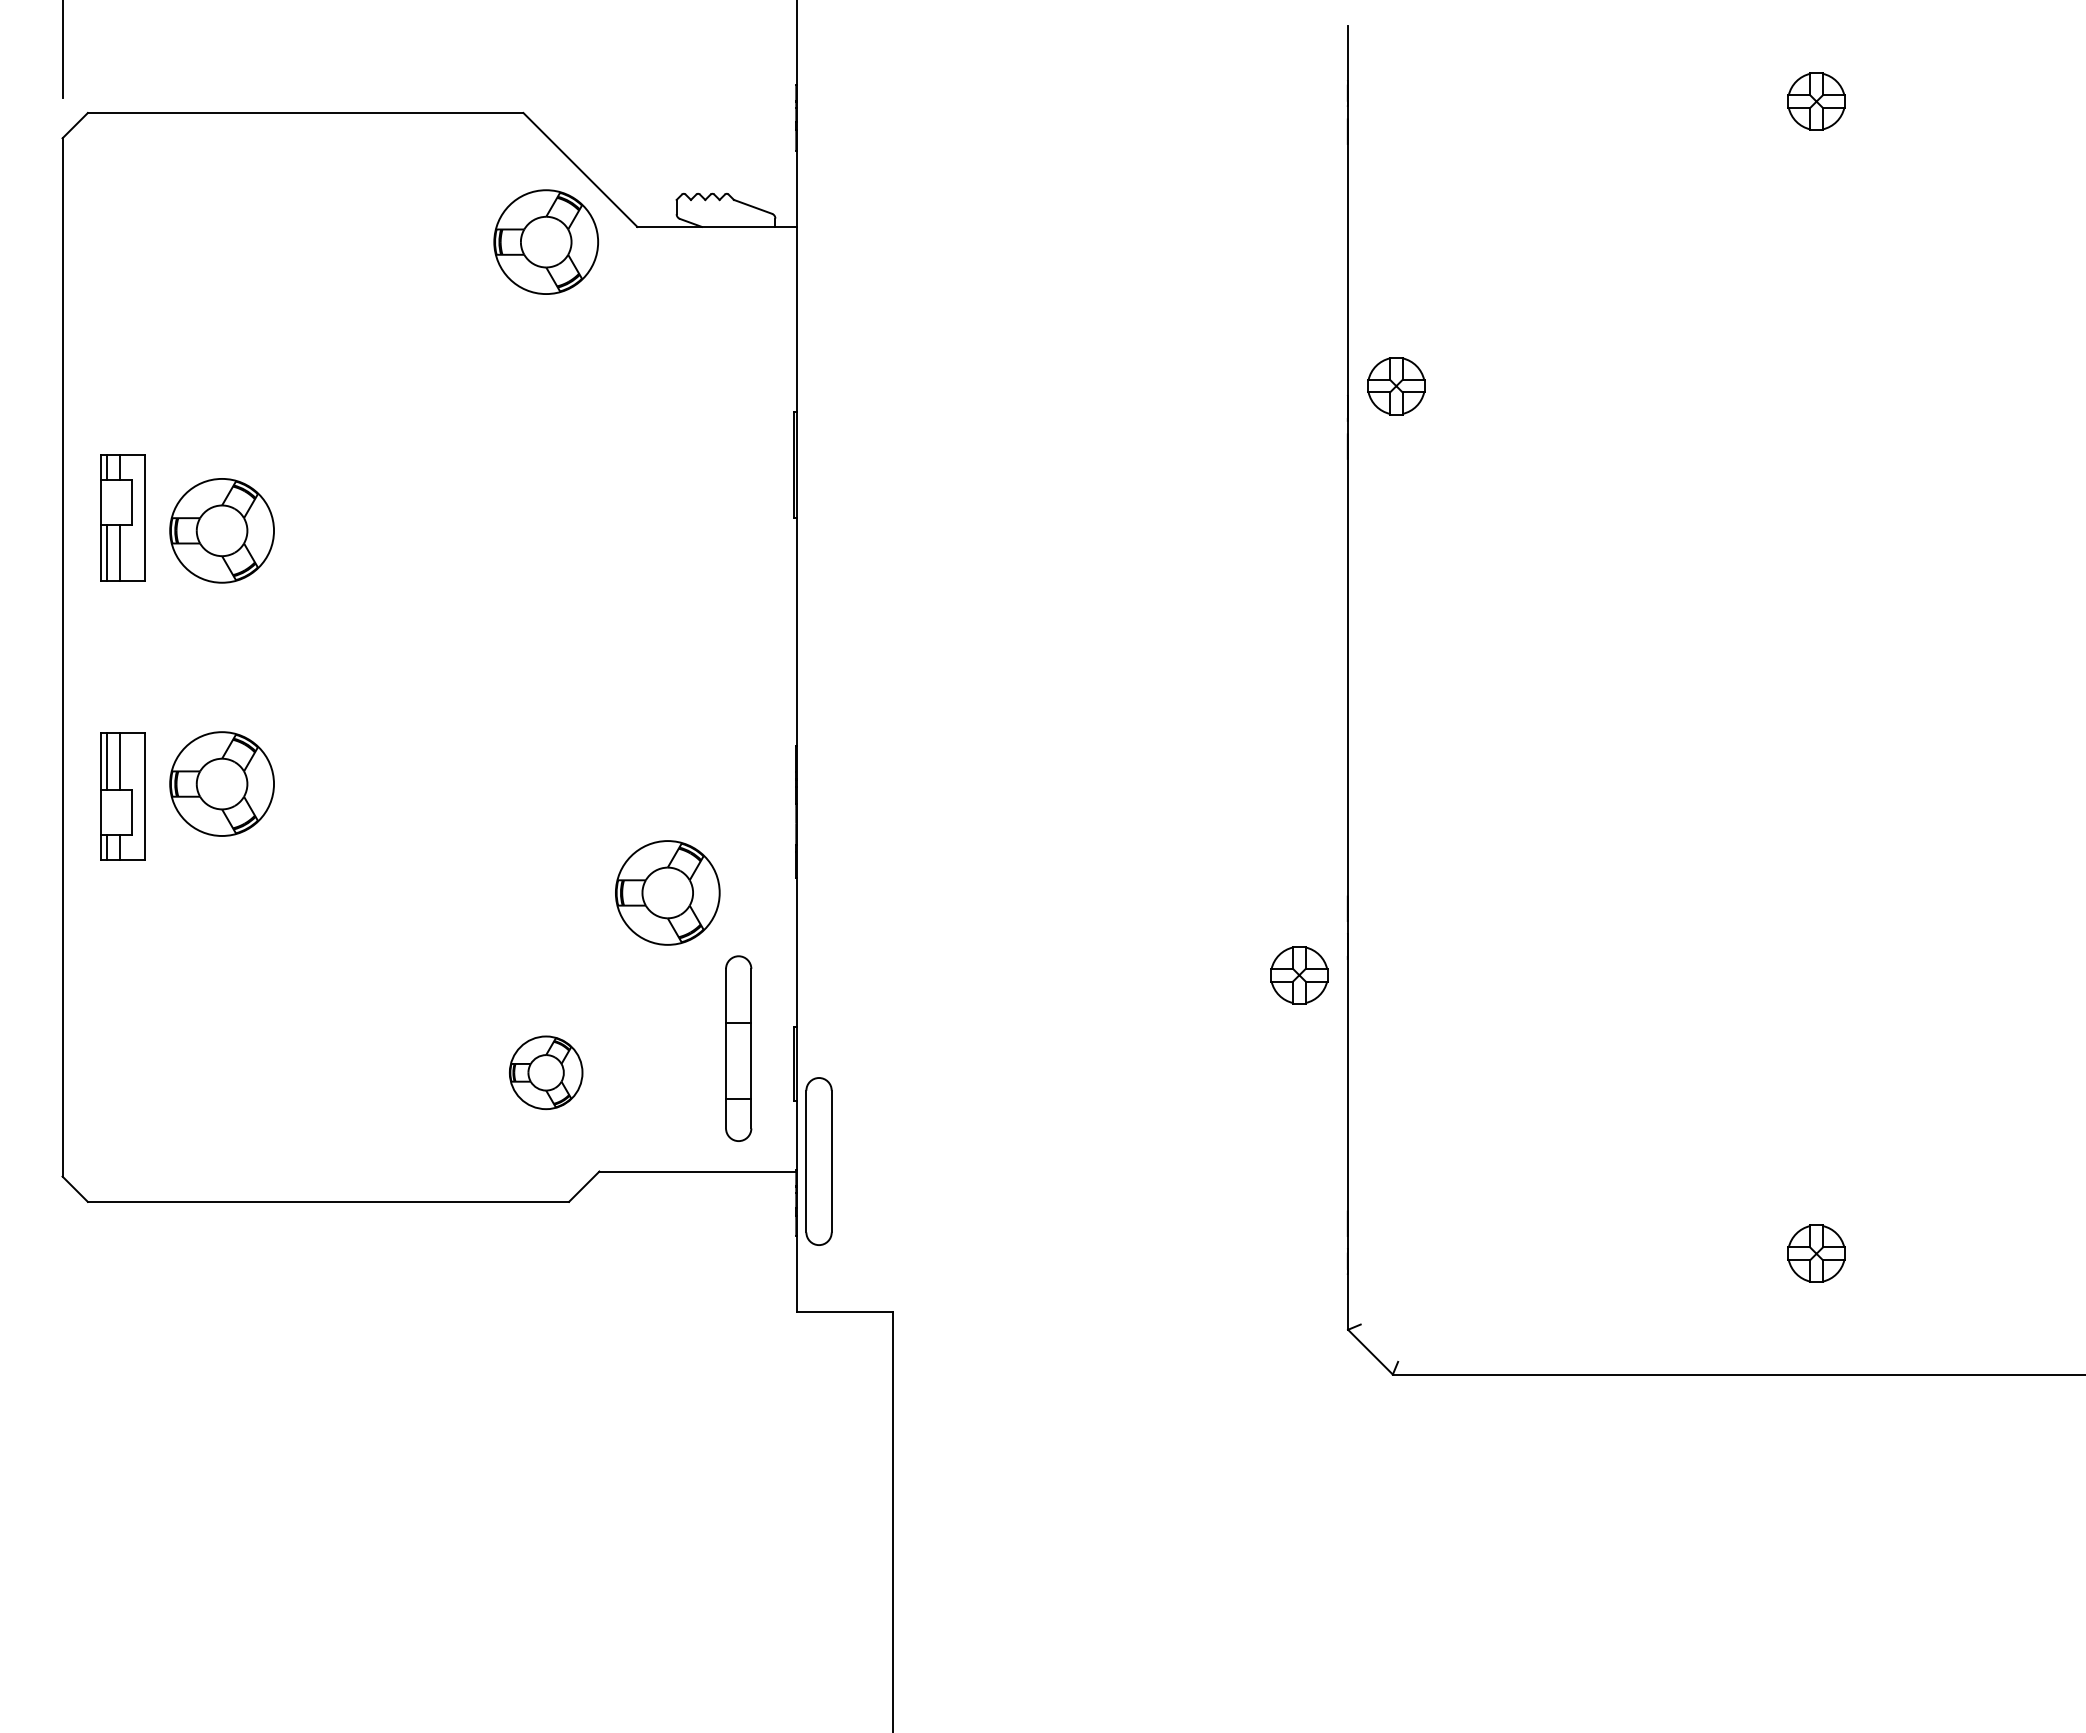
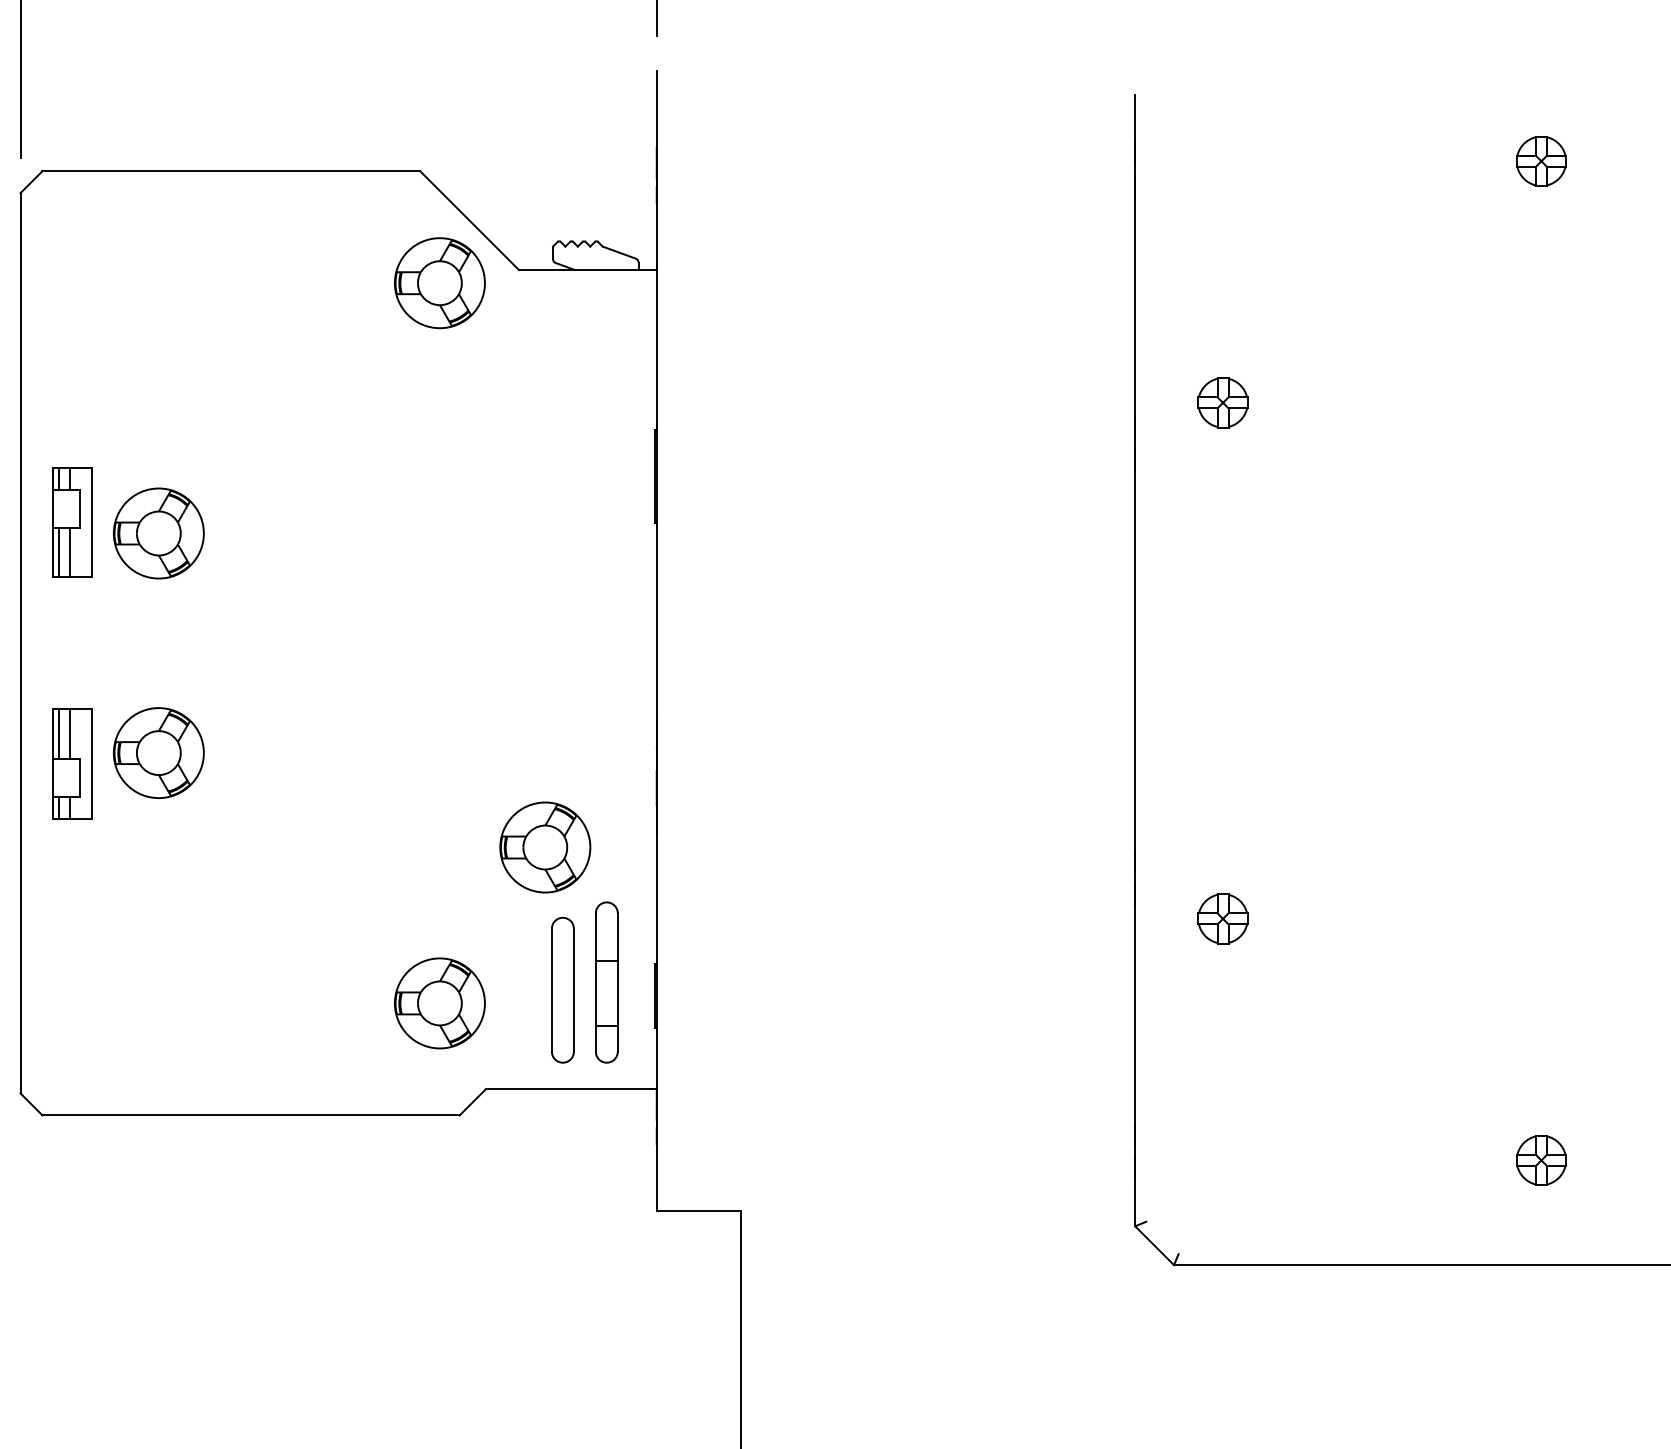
part: (1396, 386) -> (1223, 403), moved
part: (1299, 975) -> (1223, 919), moved
part: (545, 1072) -> (439, 1003), size x1.43
part: (818, 1161) -> (562, 990), moved

